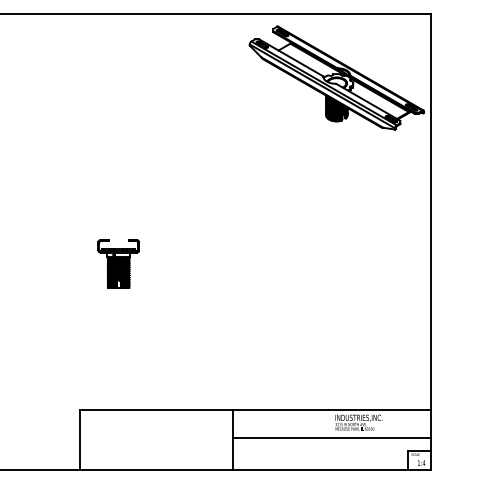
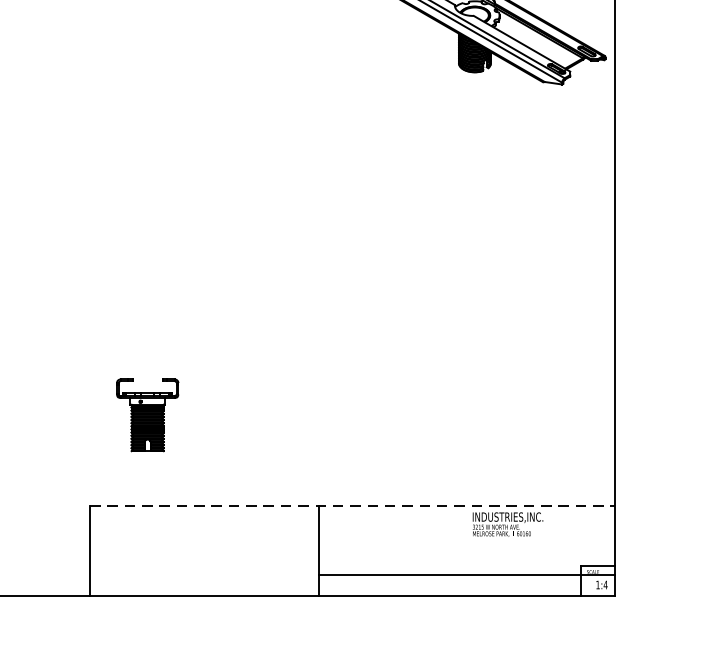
part: (118, 263) -> (147, 414), moved
line: (255, 410) -> (352, 506), solid -> dashed
line: (331, 438) -> (466, 575), moved

